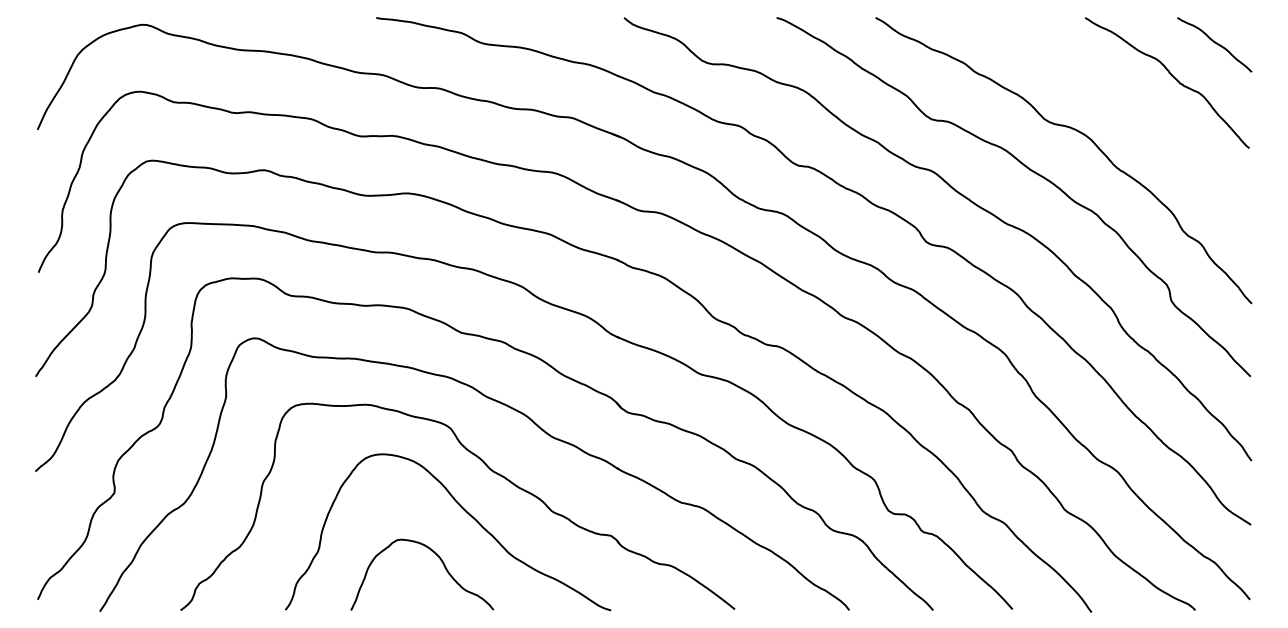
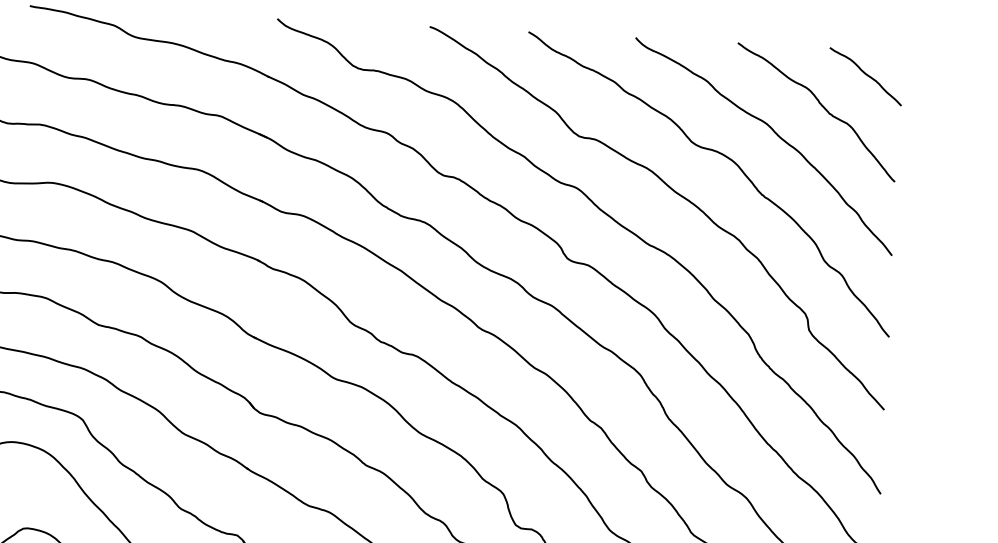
curve: (1128, 107) -> (776, 134), added

